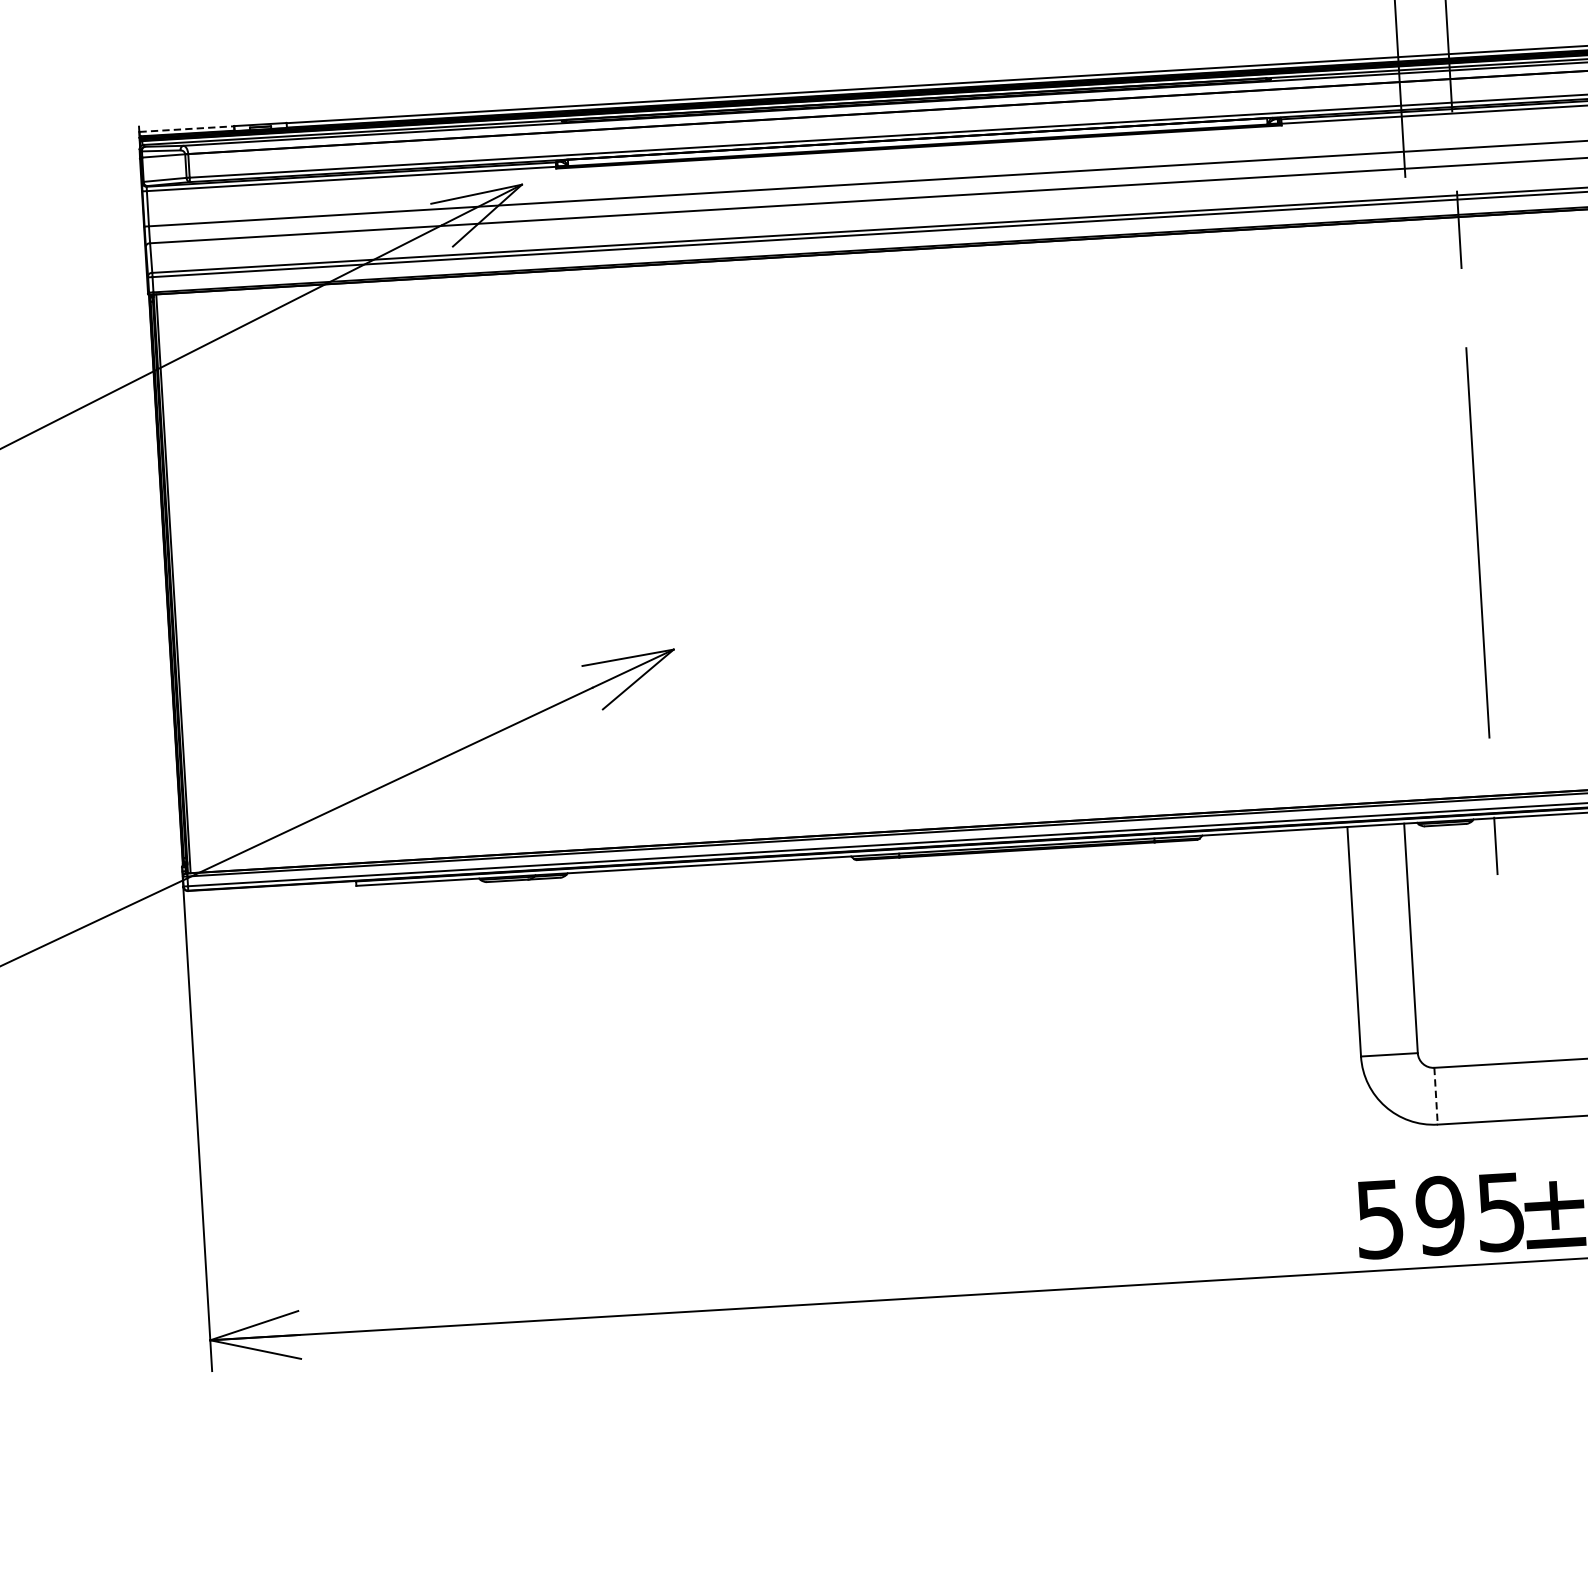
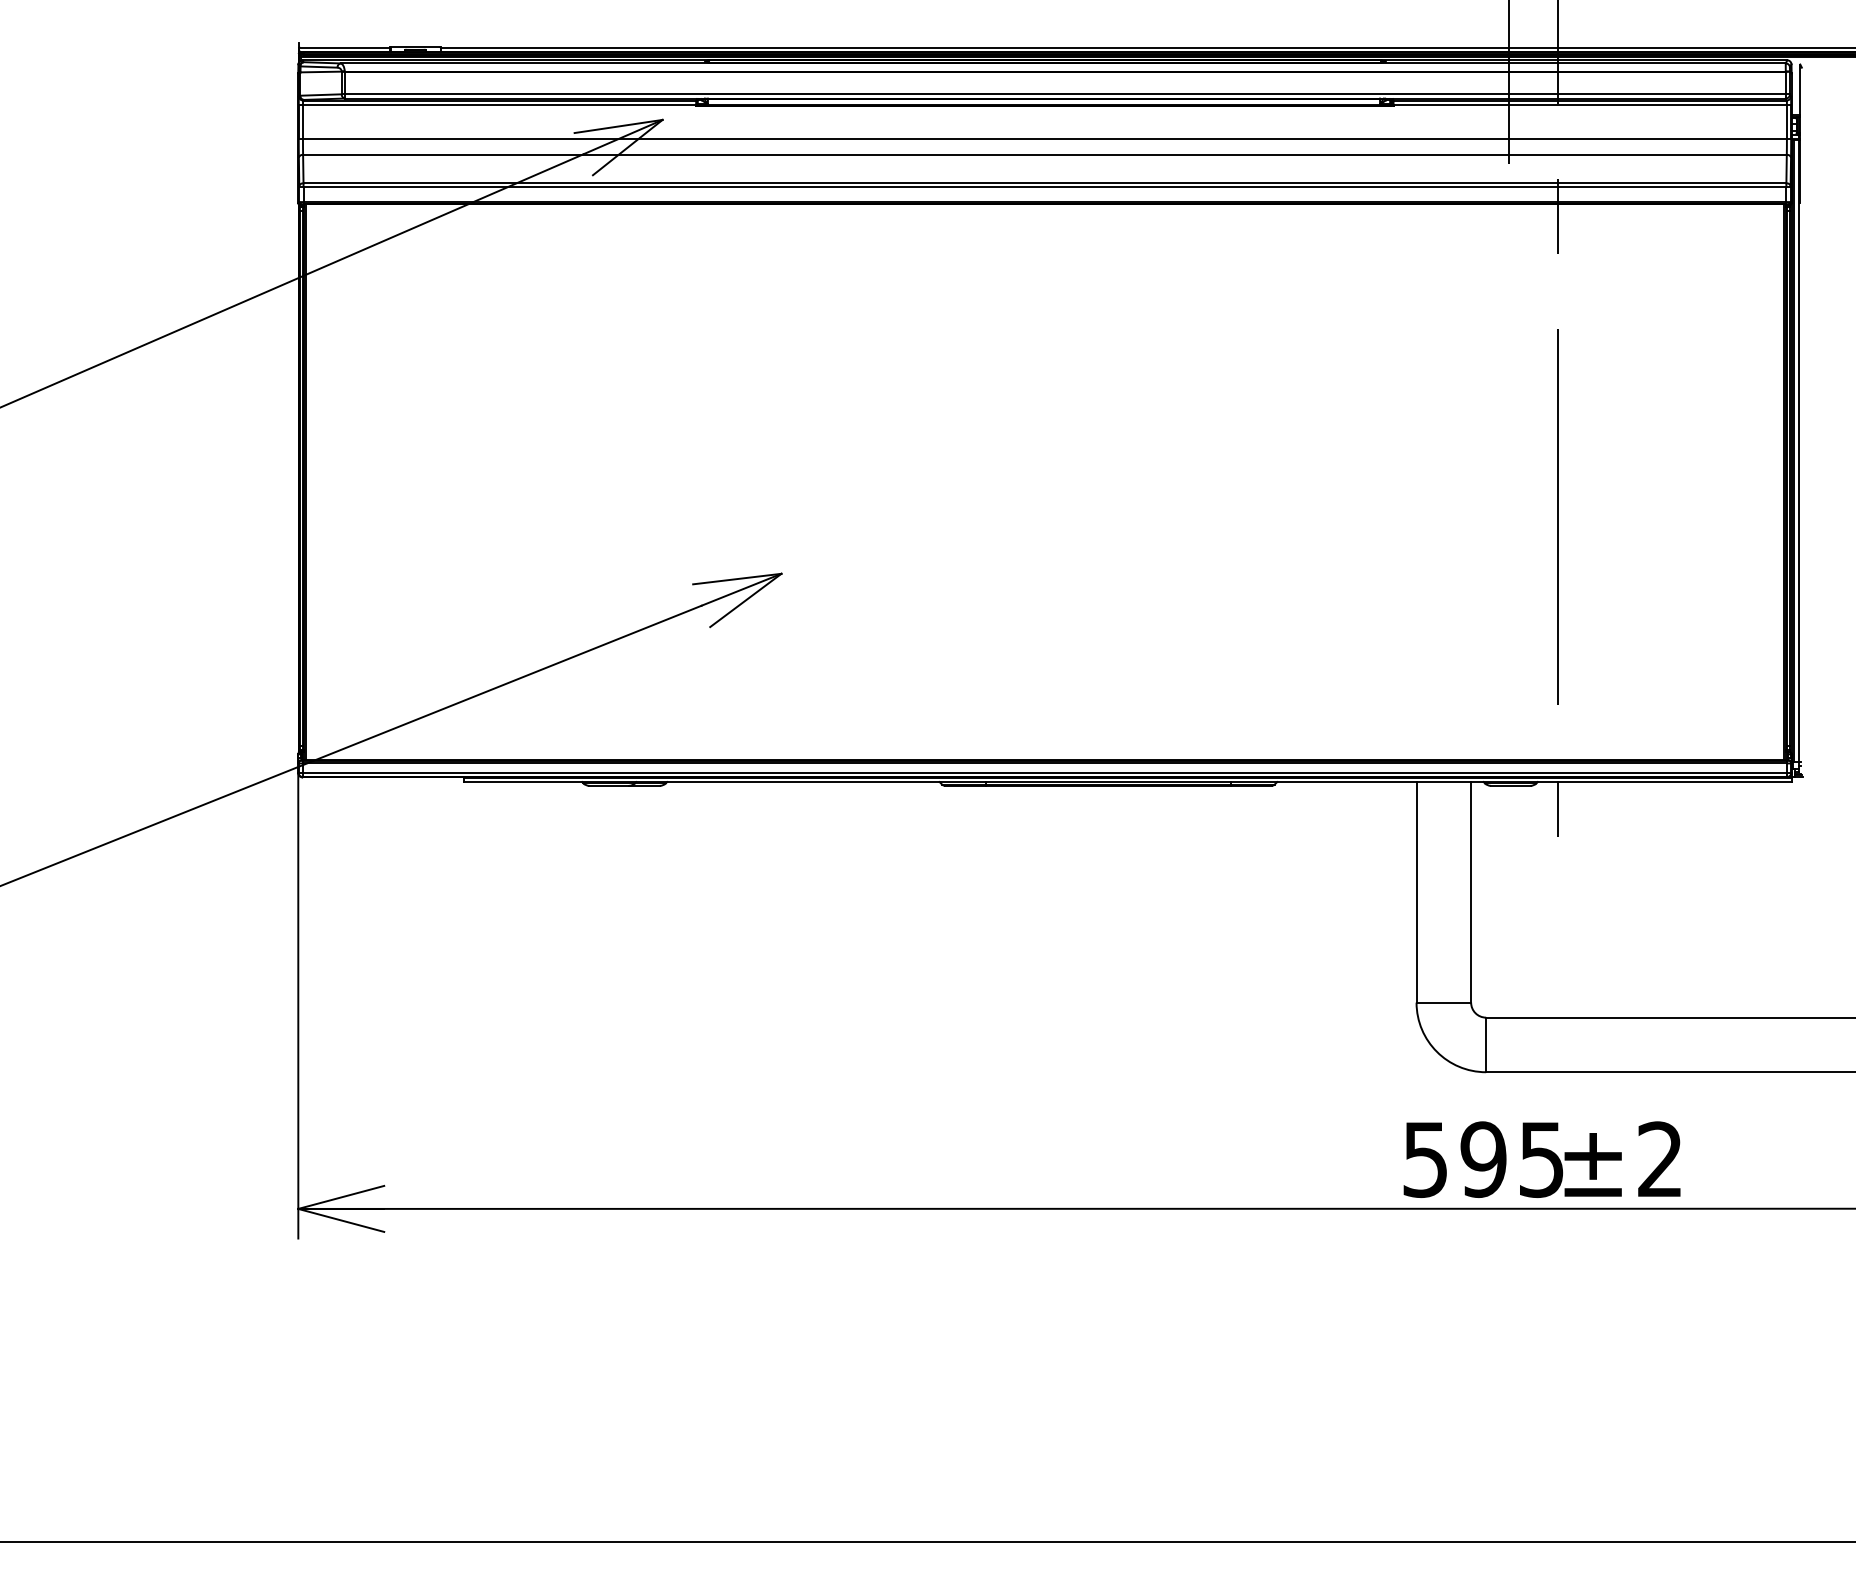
line: (187, 128) -> (345, 47), dashed -> solid
line: (1436, 1096) -> (1486, 1045), dashed -> solid

